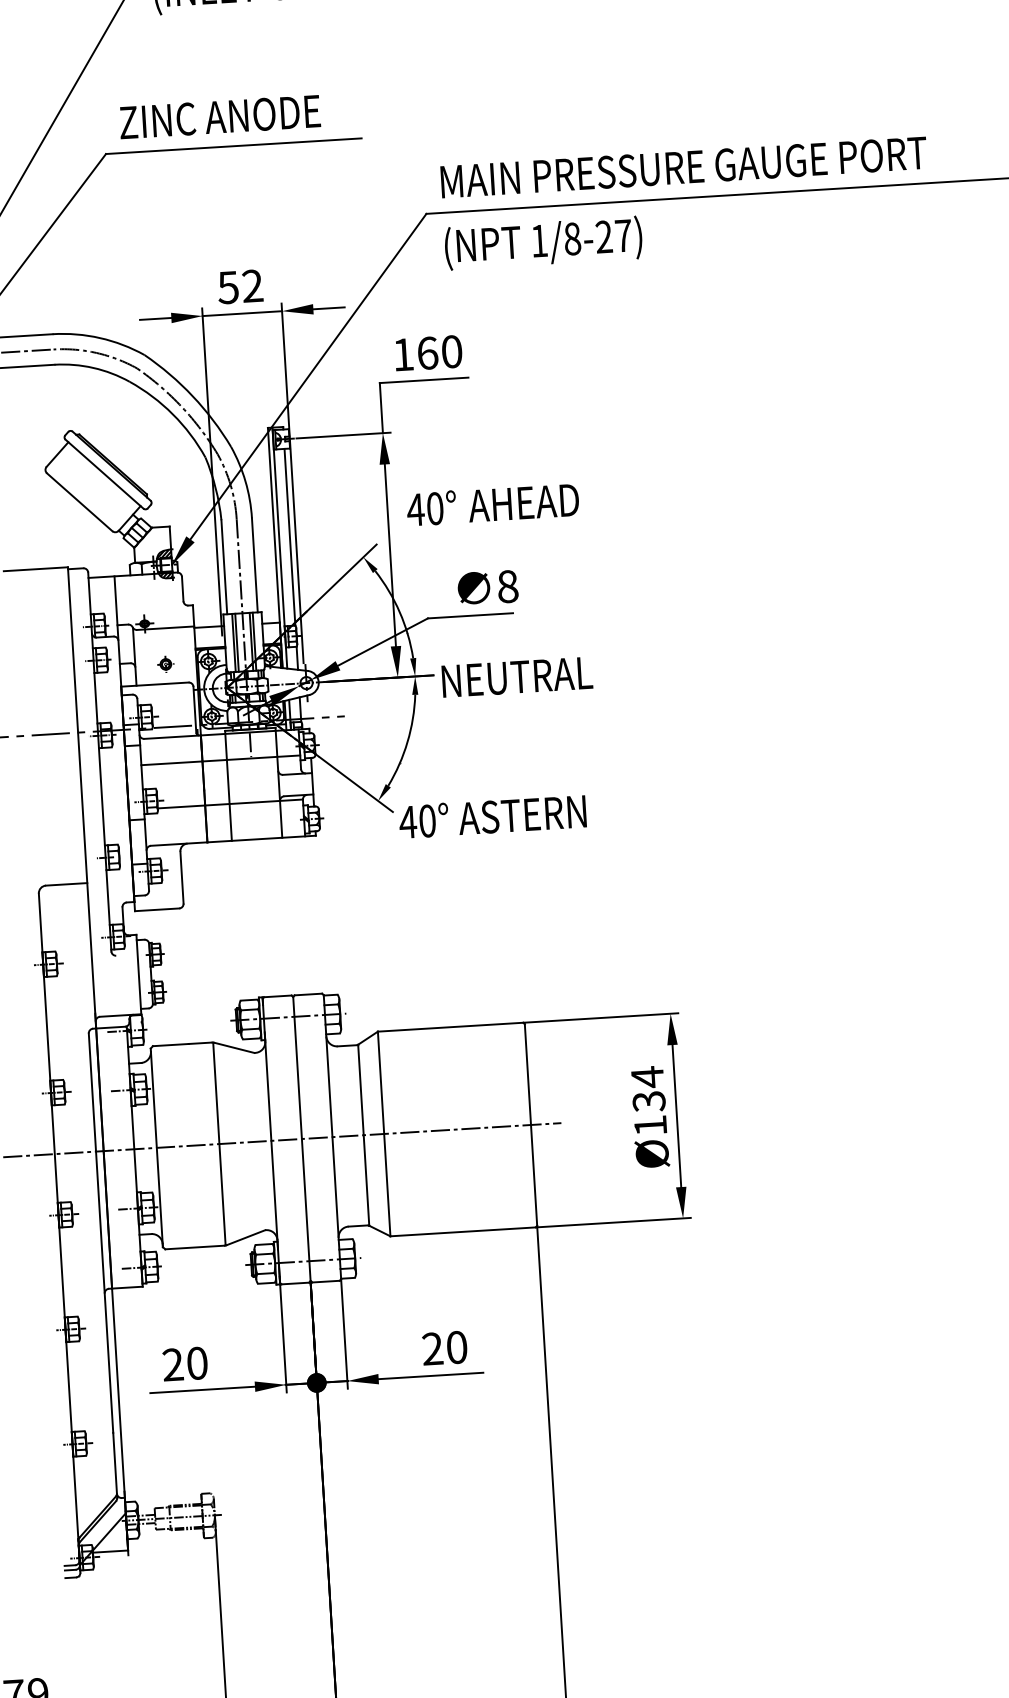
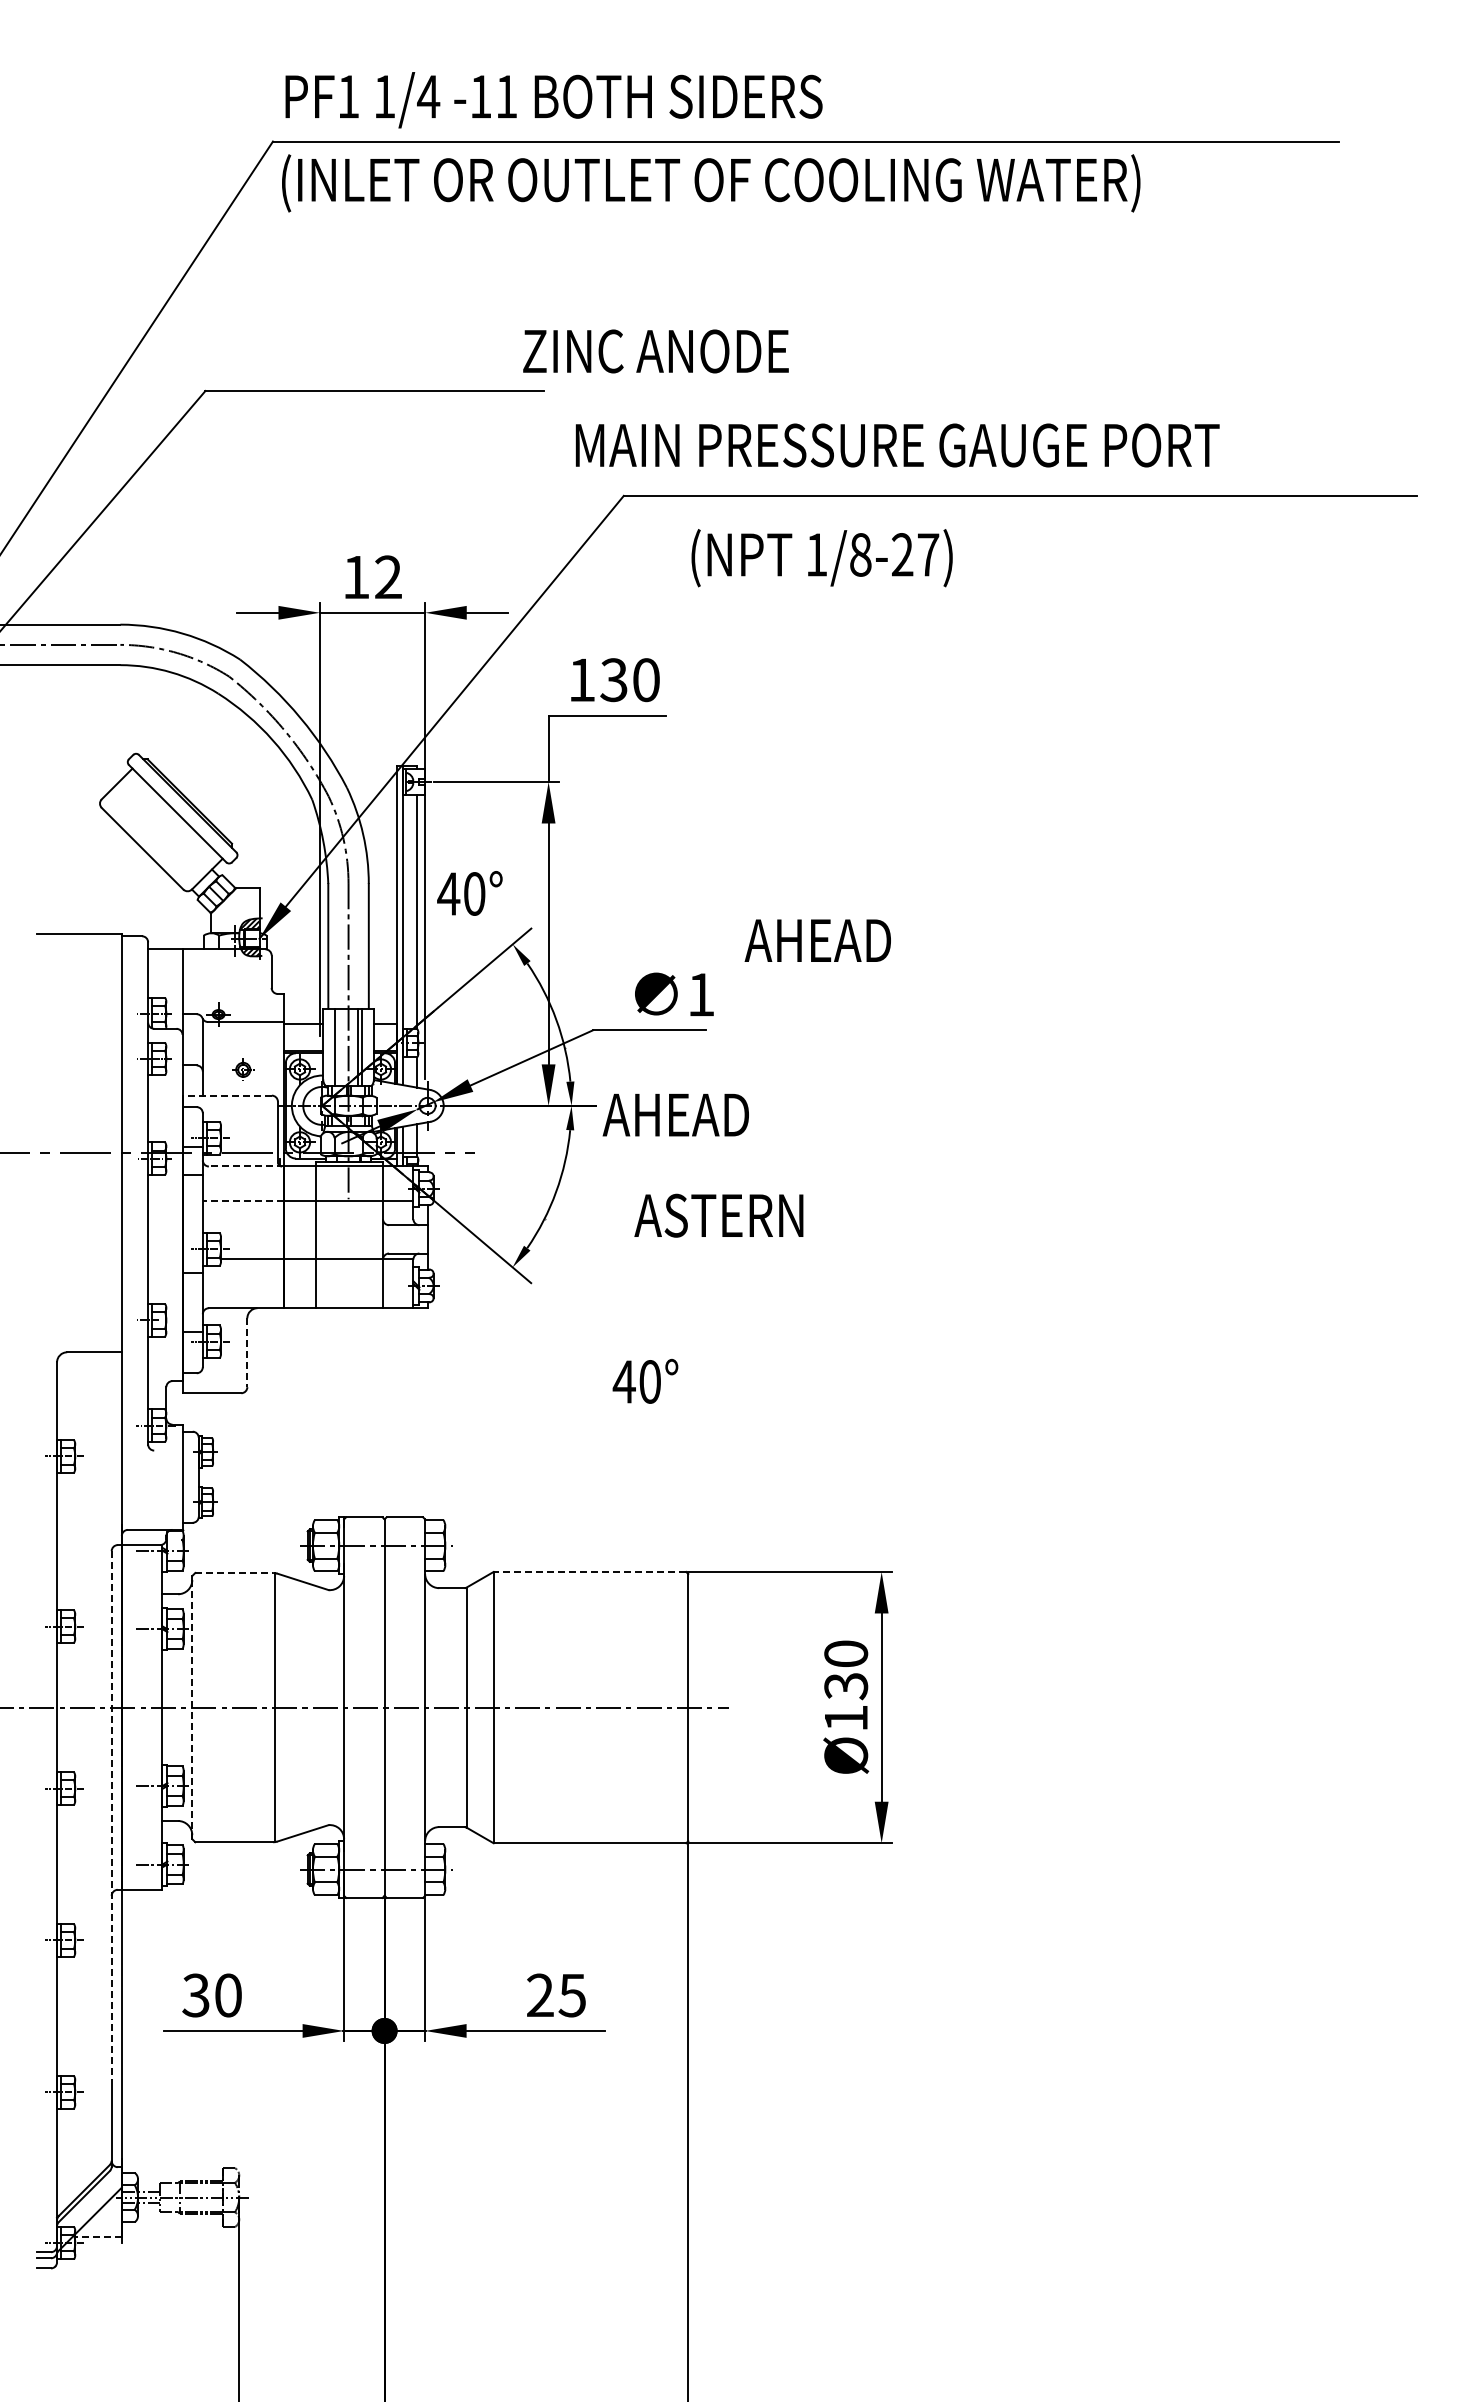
text: (219, 117) -> (655, 351), moved
text: (683, 167) -> (897, 445), moved
text: (543, 243) -> (821, 558), moved
text: (227, 287) -> (355, 577), 52 -> 12
text: (427, 353) -> (613, 680), 160 -> 130
text: (523, 502) -> (817, 940), moved
text: (431, 508) -> (469, 893), moved
text: (508, 586) -> (701, 994), 8 -> 1
line: (237, 642) -> (339, 1046), removed
text: (515, 677) -> (703, 1115), NEUTRAL -> AHEAD
line: (155, 684) -> (227, 1095), solid -> dashed
line: (172, 737) -> (245, 1166), solid -> dashed
line: (171, 763) -> (242, 1200), solid -> dashed
text: (522, 815) -> (718, 1215), moved
text: (423, 820) -> (645, 1380), moved
line: (182, 878) -> (247, 1353), solid -> dashed
line: (450, 1026) -> (589, 1571), solid -> dashed
line: (182, 1044) -> (234, 1572), solid -> dashed
text: (647, 1076) -> (846, 1653), Ø134 -> Ø130
line: (157, 1149) -> (192, 1709), solid -> dashed
line: (100, 1233) -> (111, 1815), solid -> dashed
text: (456, 1347) -> (571, 1995), 20 -> 25
text: (172, 1364) -> (195, 1995), 20 -> 30
line: (110, 1551) -> (98, 2237), solid -> dashed

